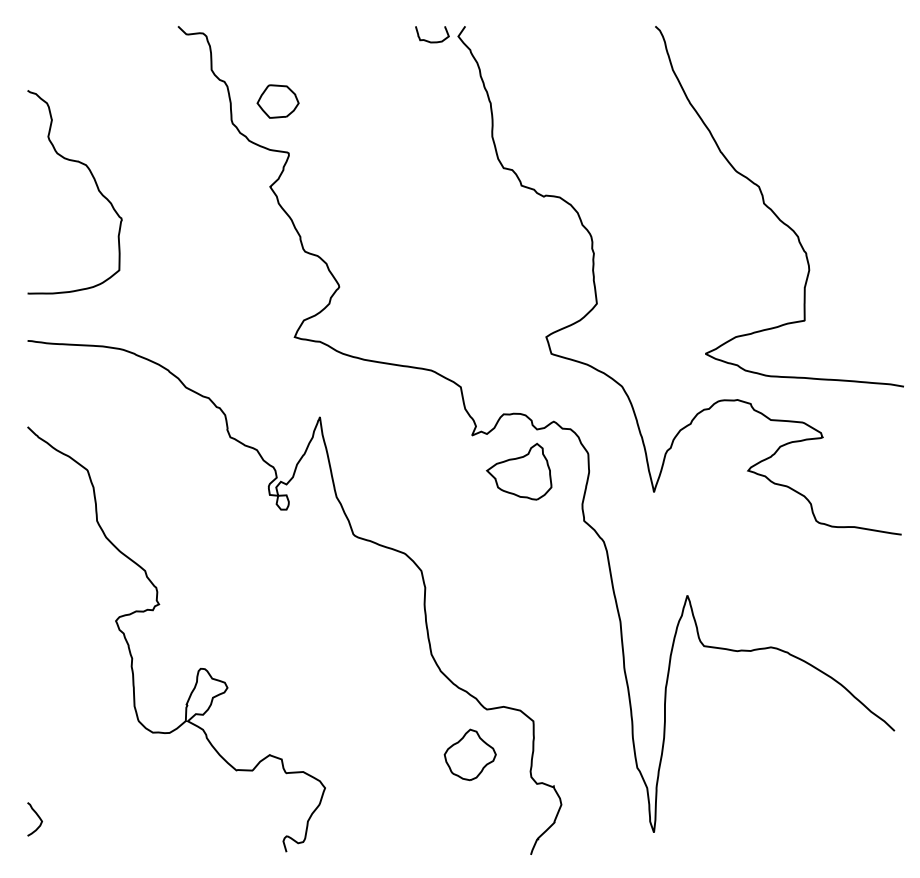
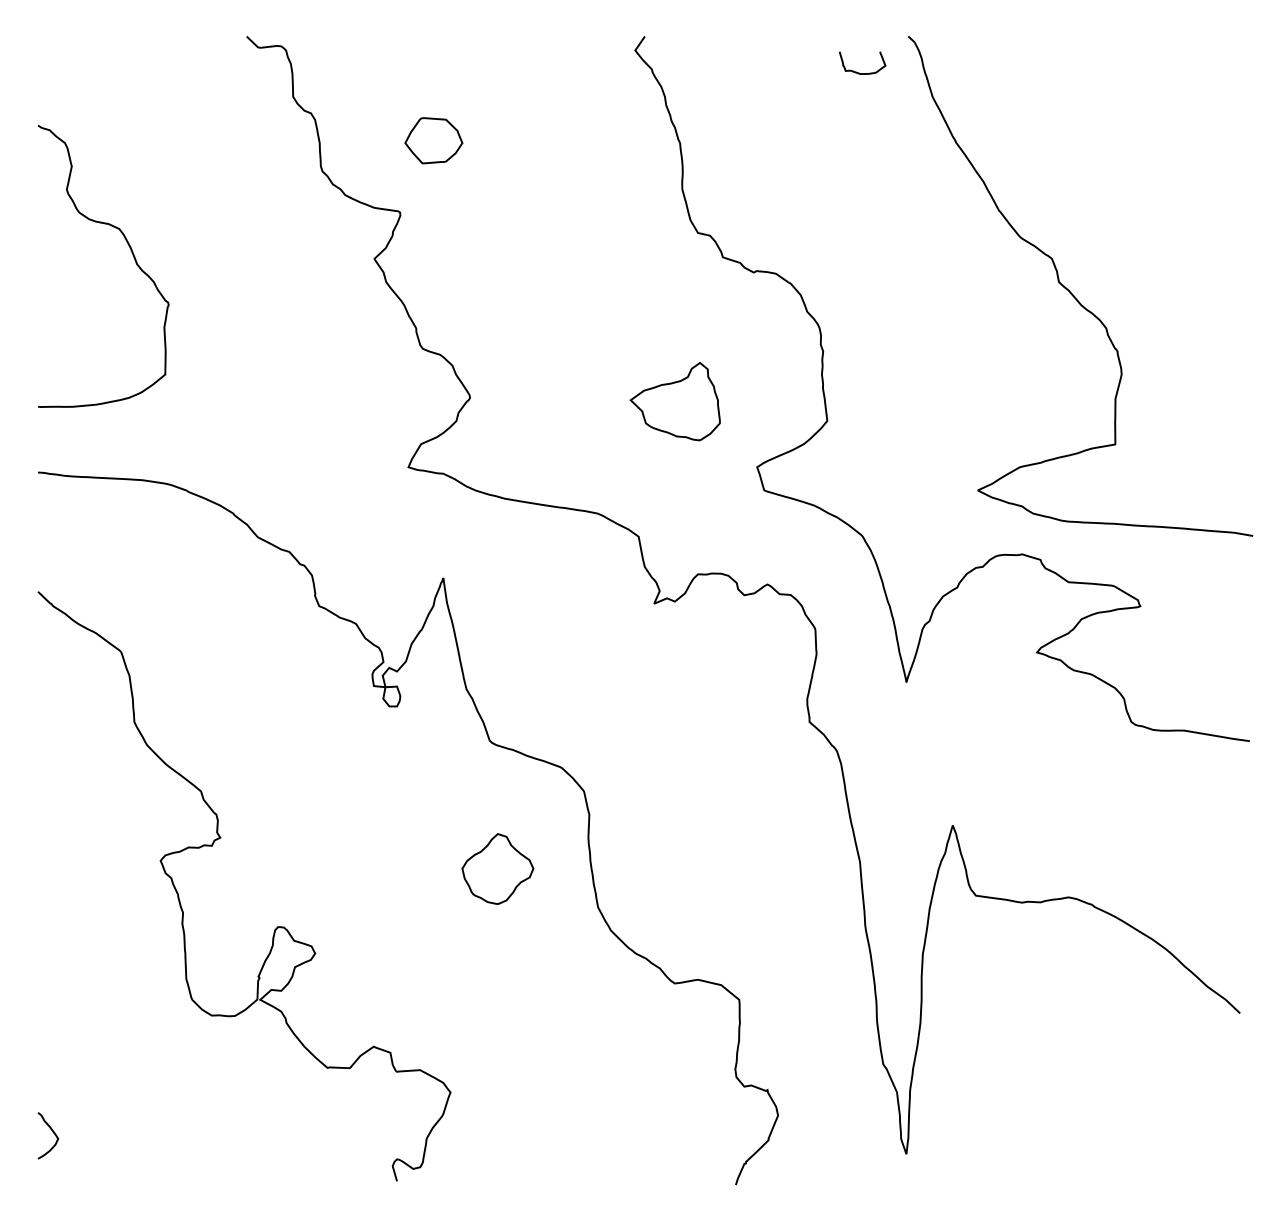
curve: (432, 41) -> (862, 72), moved
part: (277, 101) -> (433, 140), moved
part: (519, 471) -> (675, 401), moved
part: (469, 754) -> (496, 868), moved

